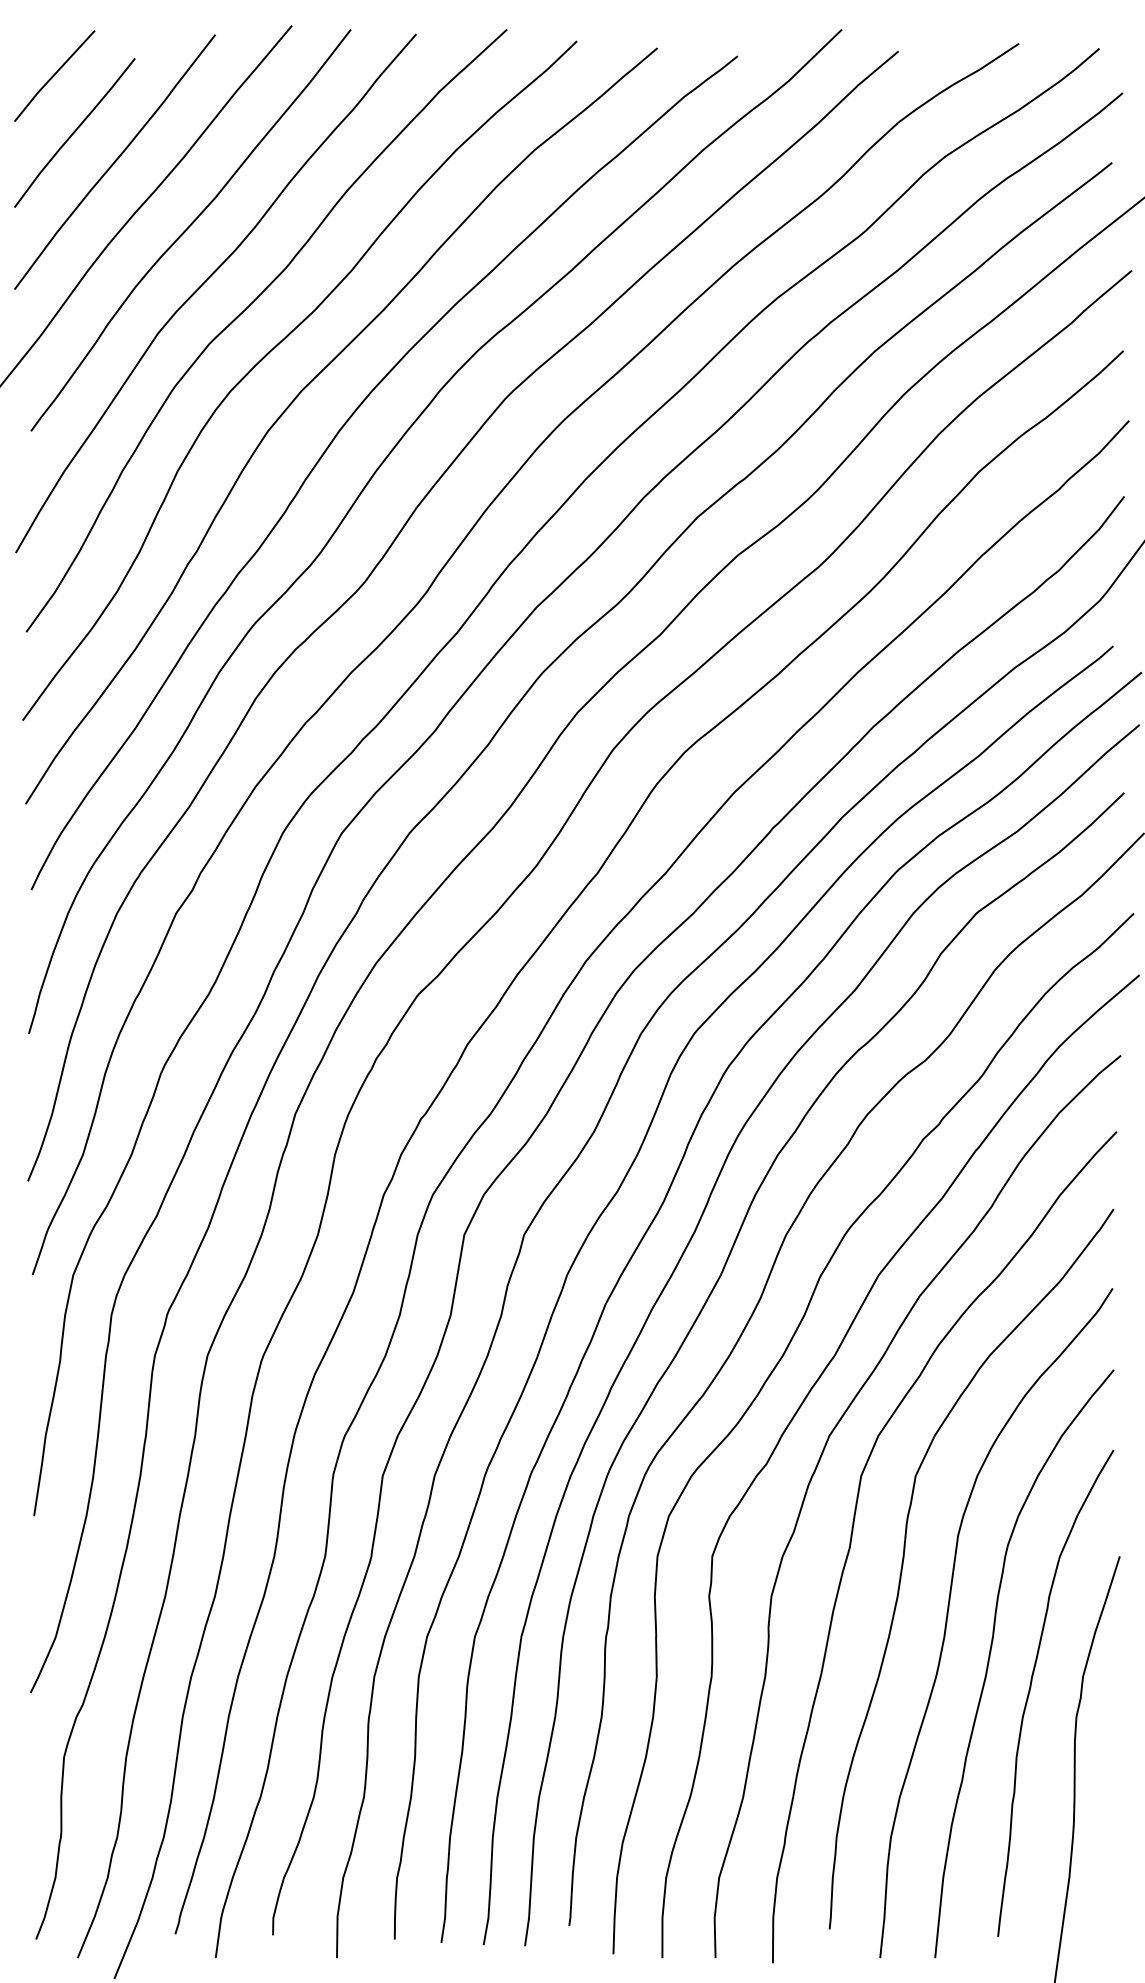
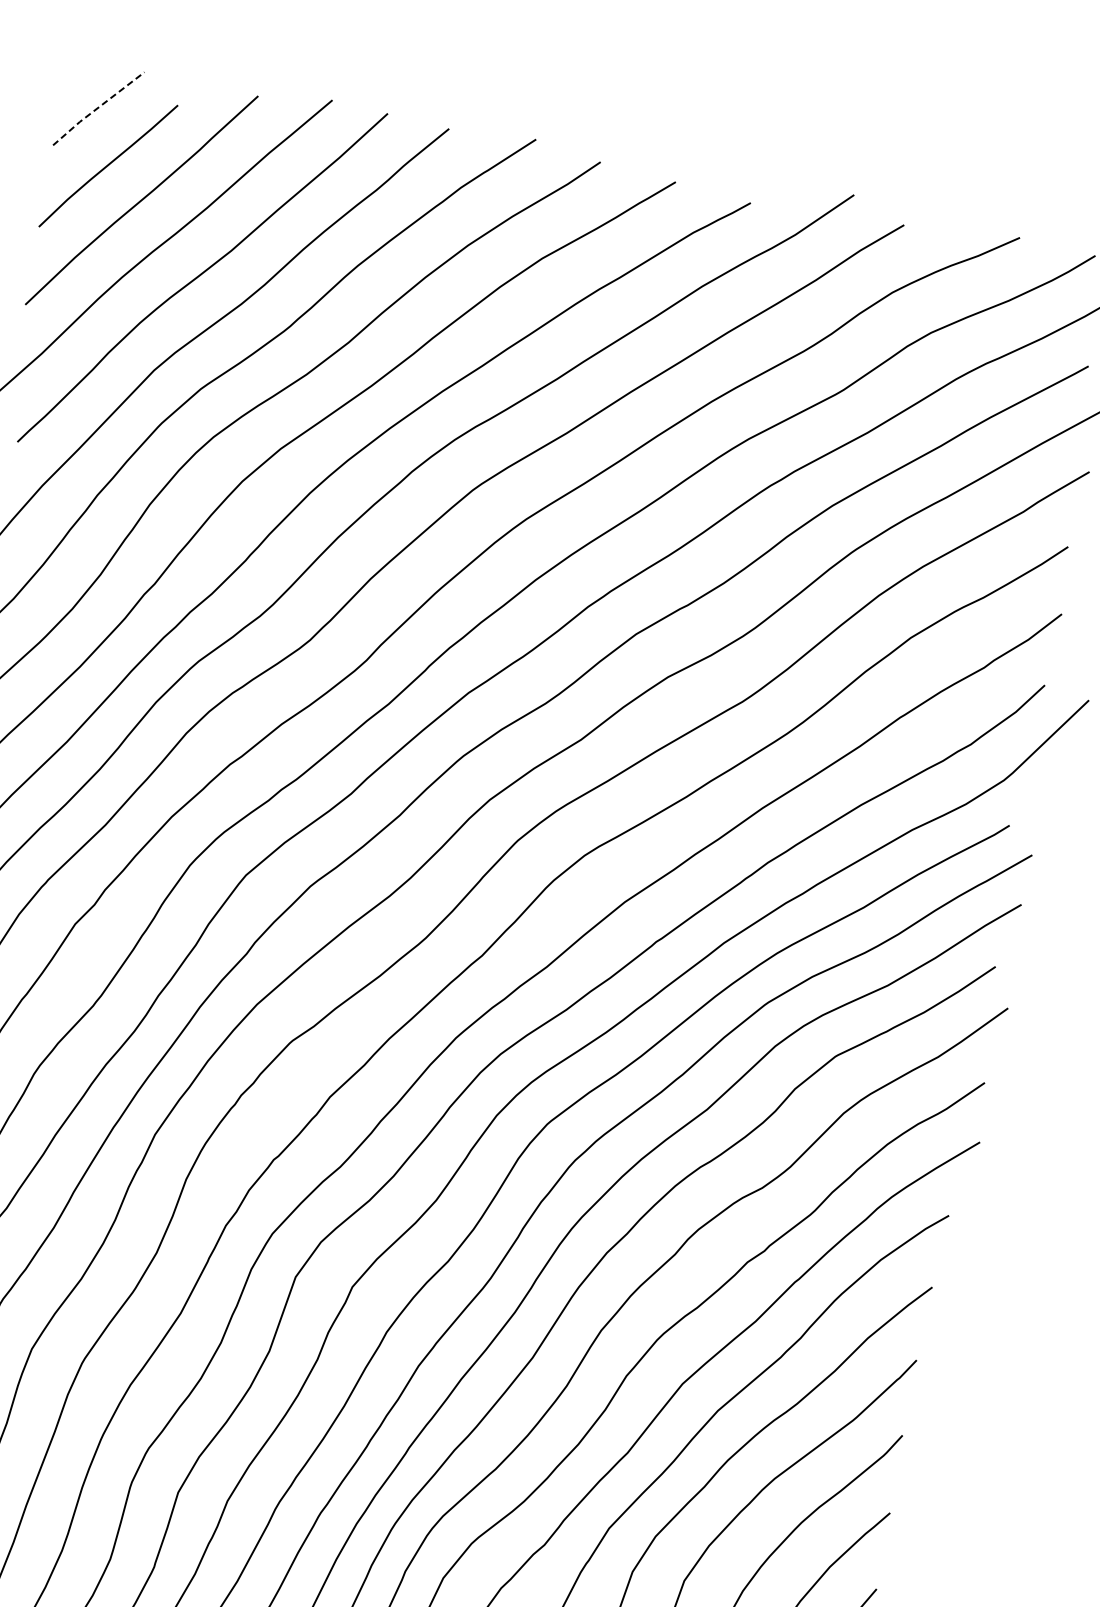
line: (53, 75) -> (97, 107), solid -> dashed

